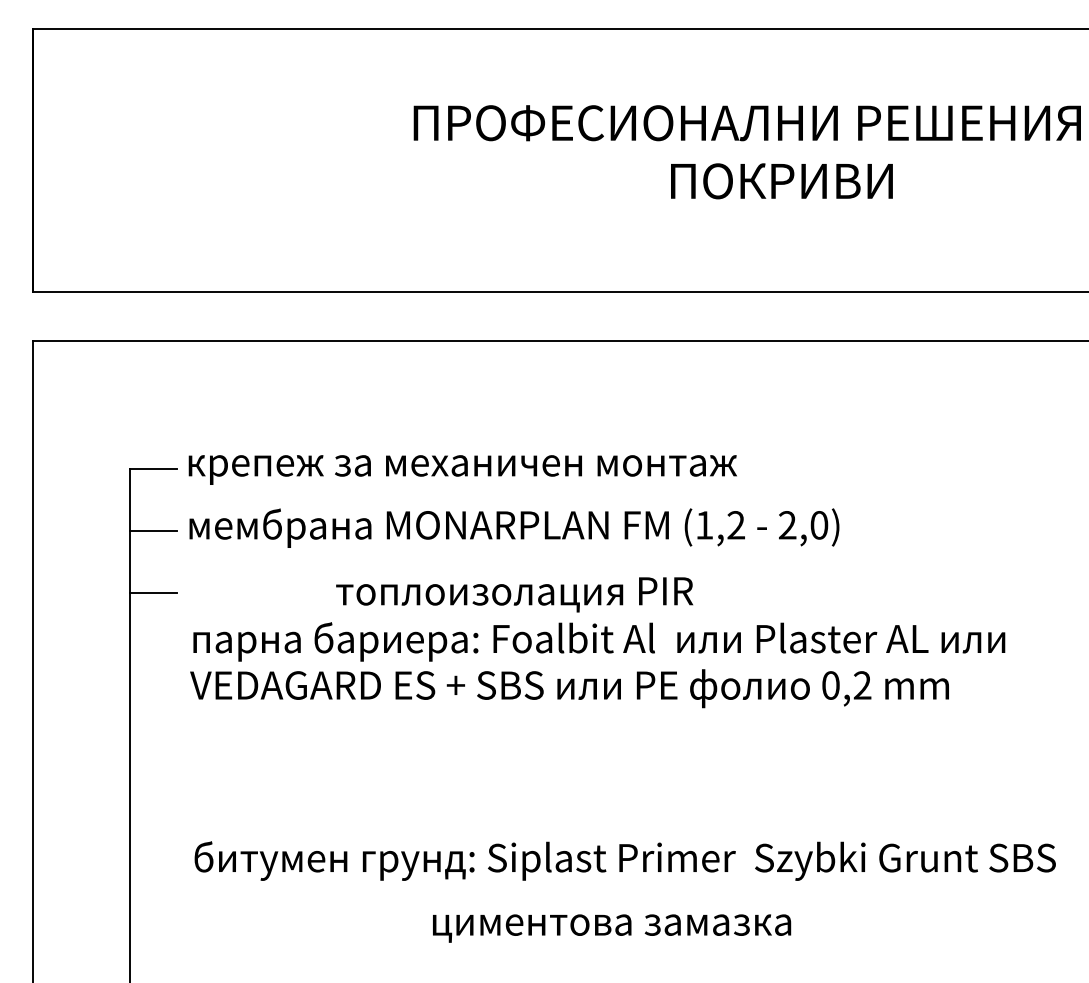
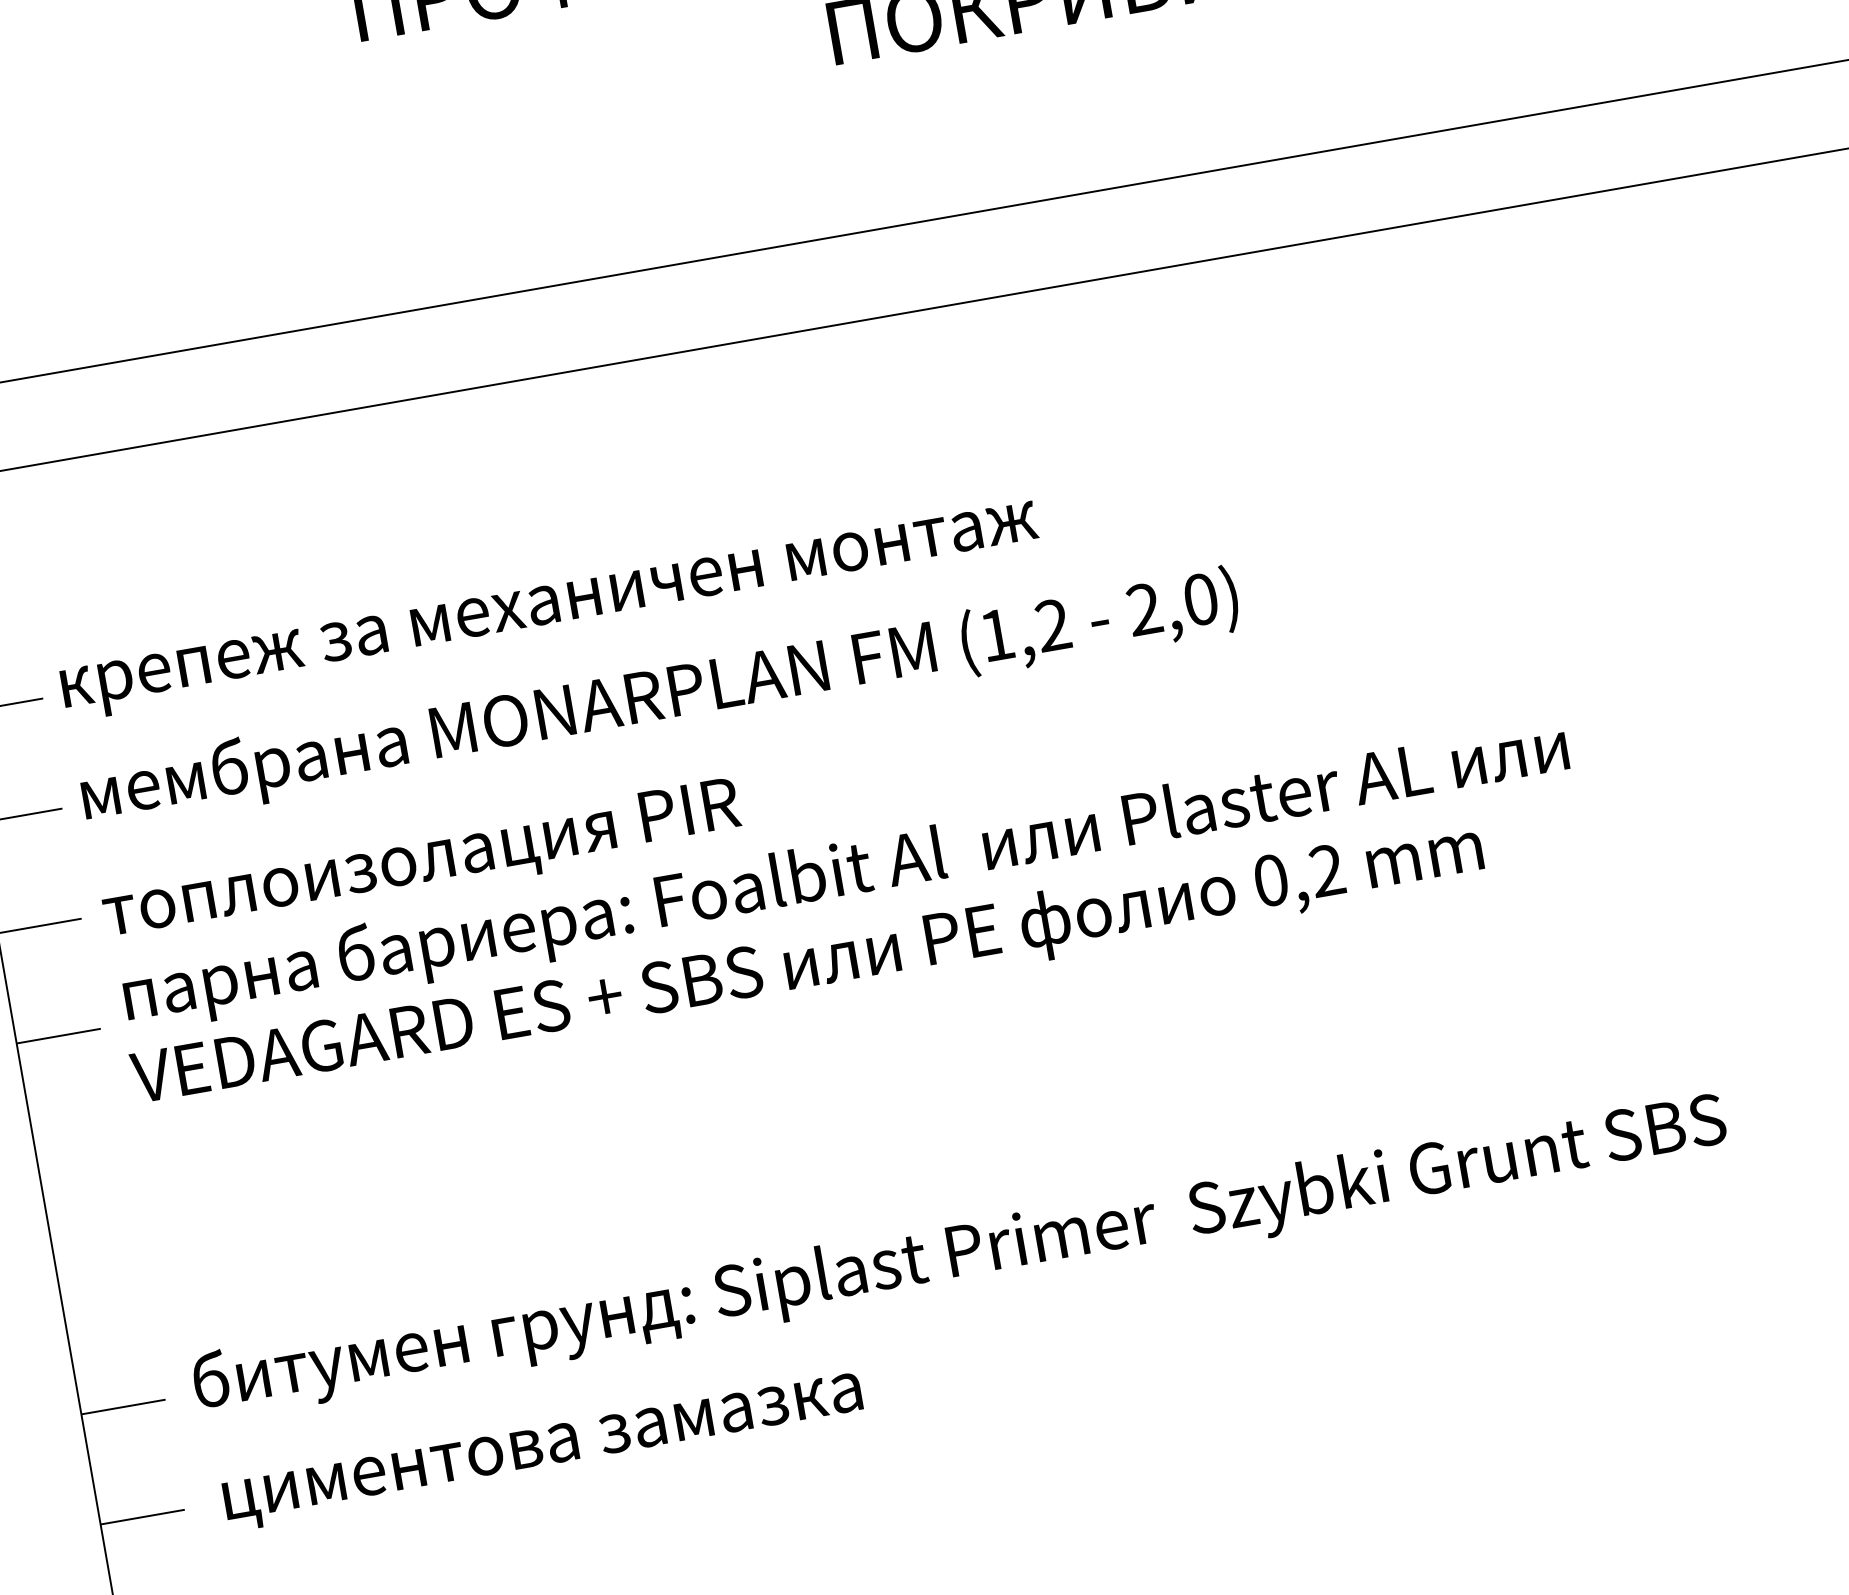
text: (514, 594) -> (421, 862), moved
line: (153, 654) -> (58, 1035), added
line: (153, 863) -> (122, 1406), added
line: (153, 925) -> (142, 1516), added
text: (612, 928) -> (544, 1452), moved

